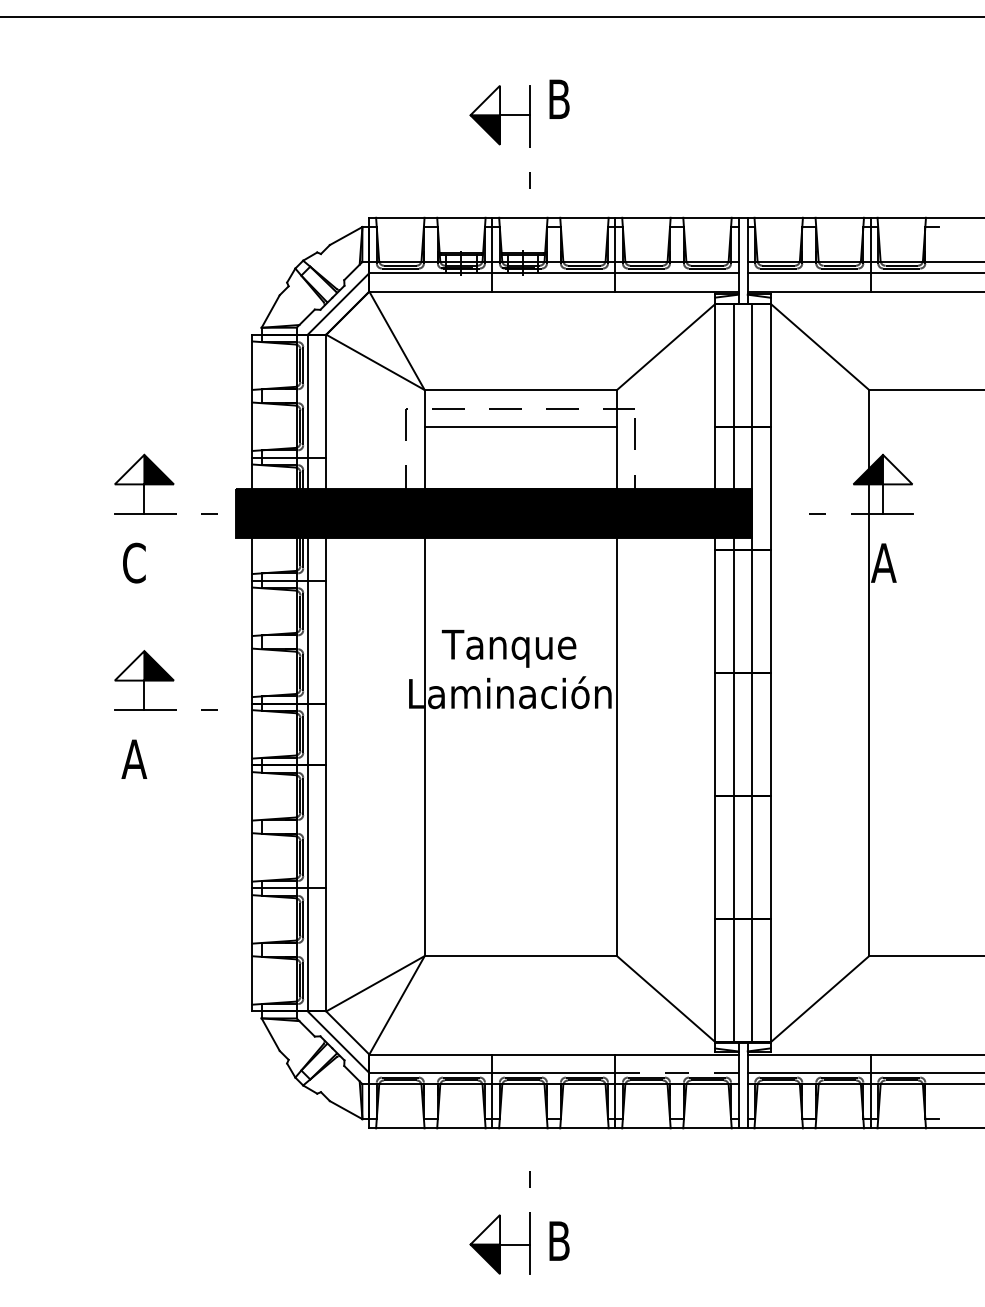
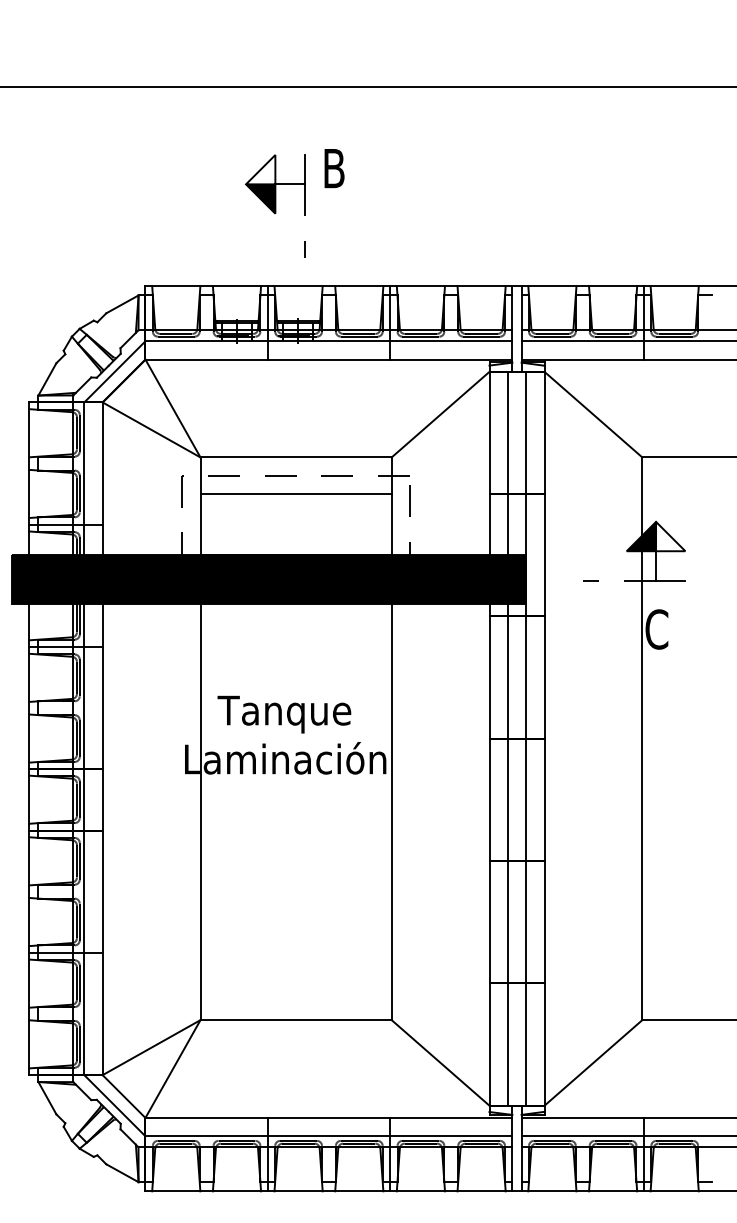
text: (883, 562) -> (656, 628), A -> C
line: (676, 1072) -> (450, 1135), dashed -> solid

